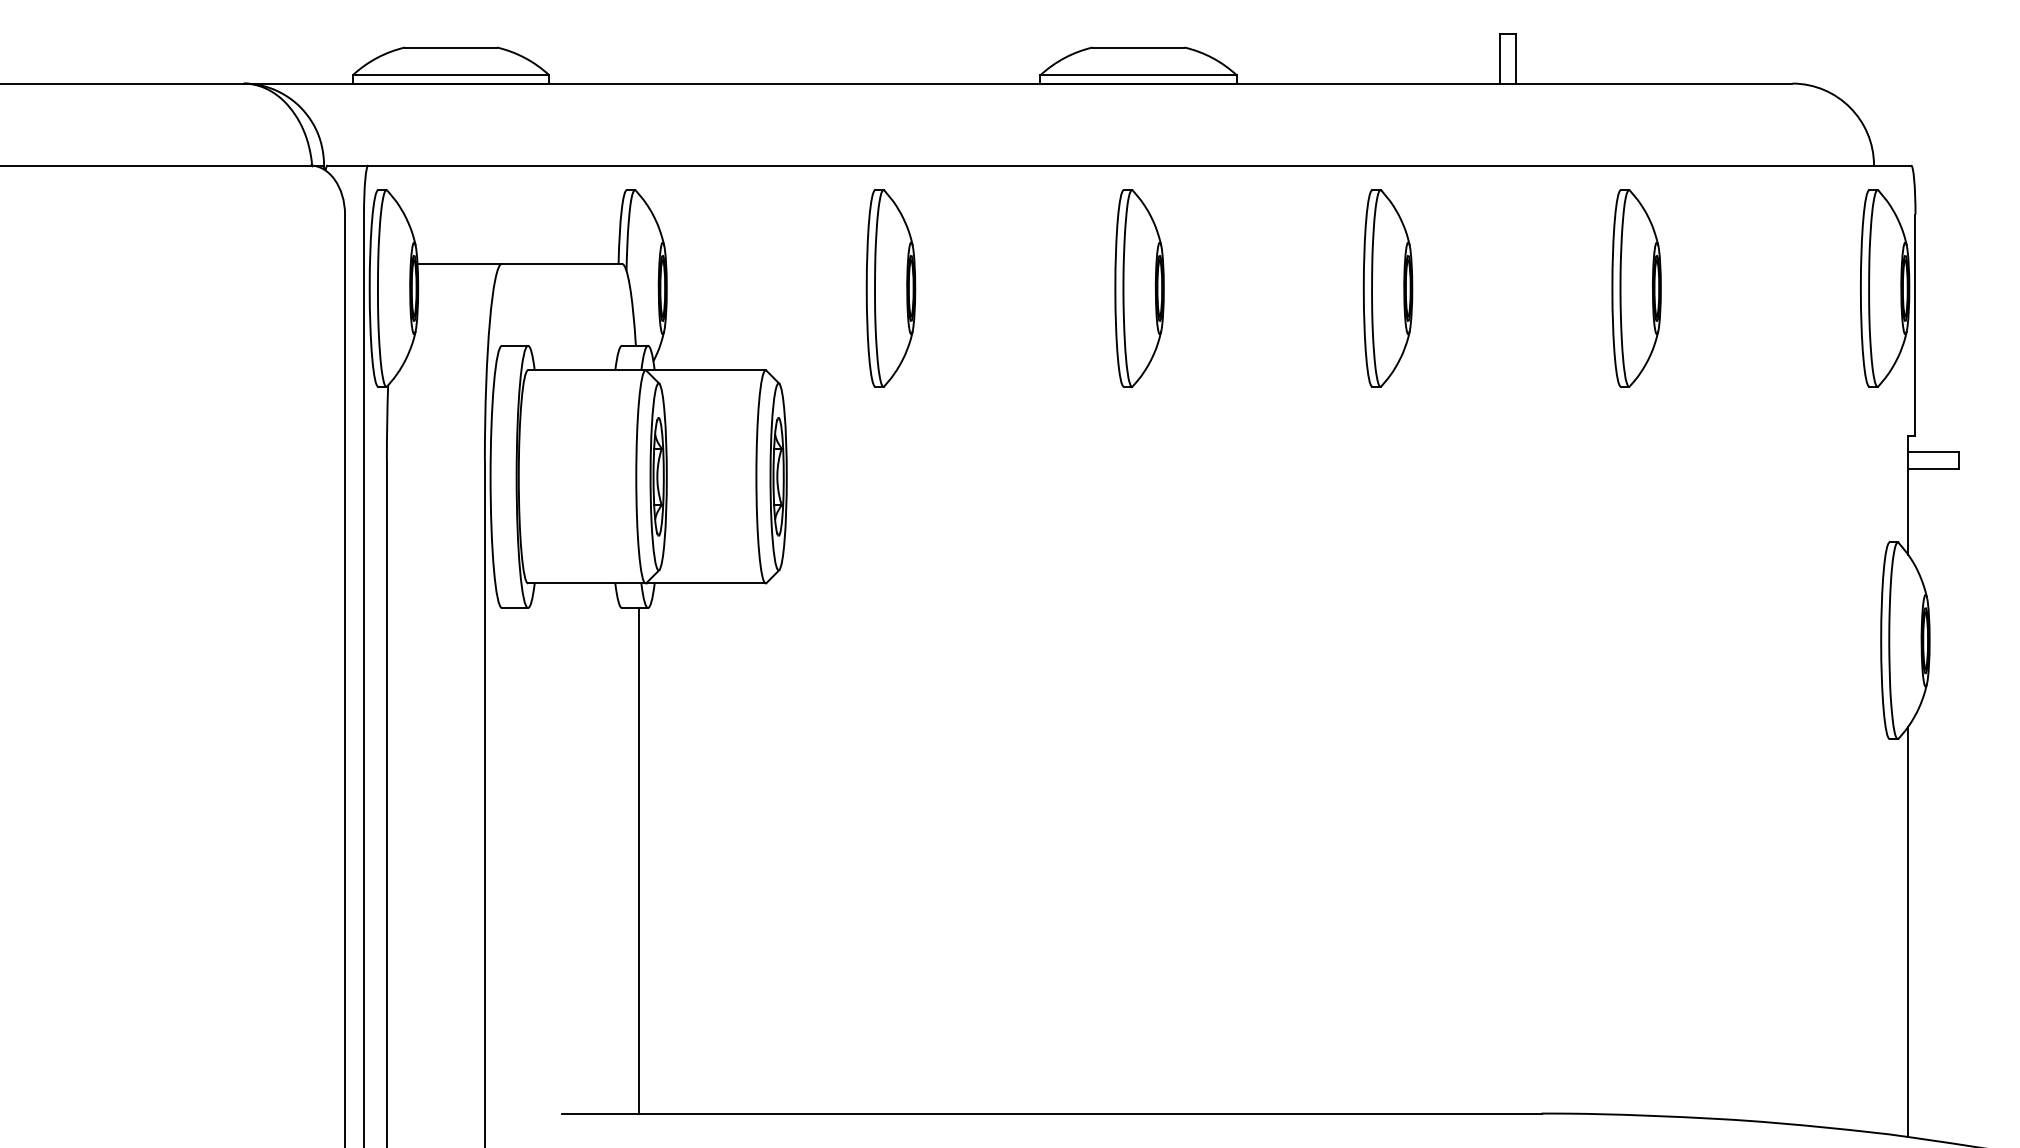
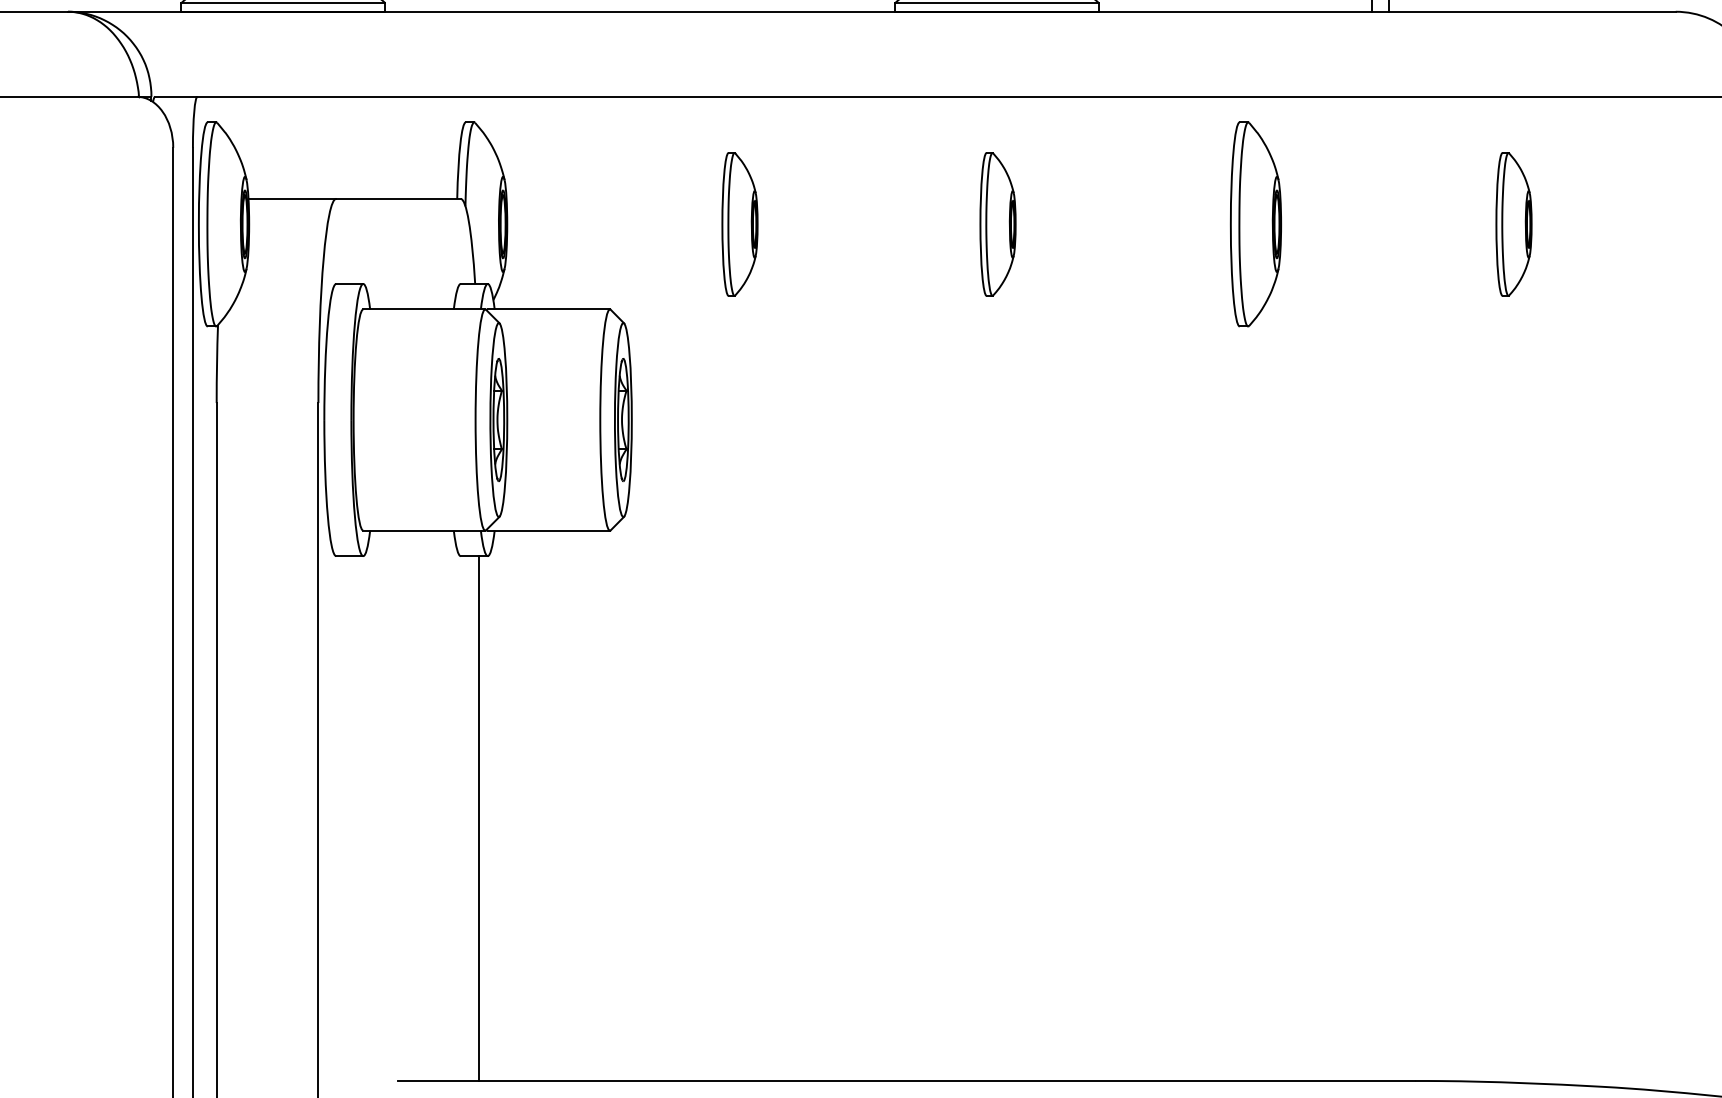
part: (890, 288) -> (739, 224), size x0.7
part: (1139, 288) -> (997, 224), size x0.7
part: (1636, 288) -> (1513, 224), size x0.7

